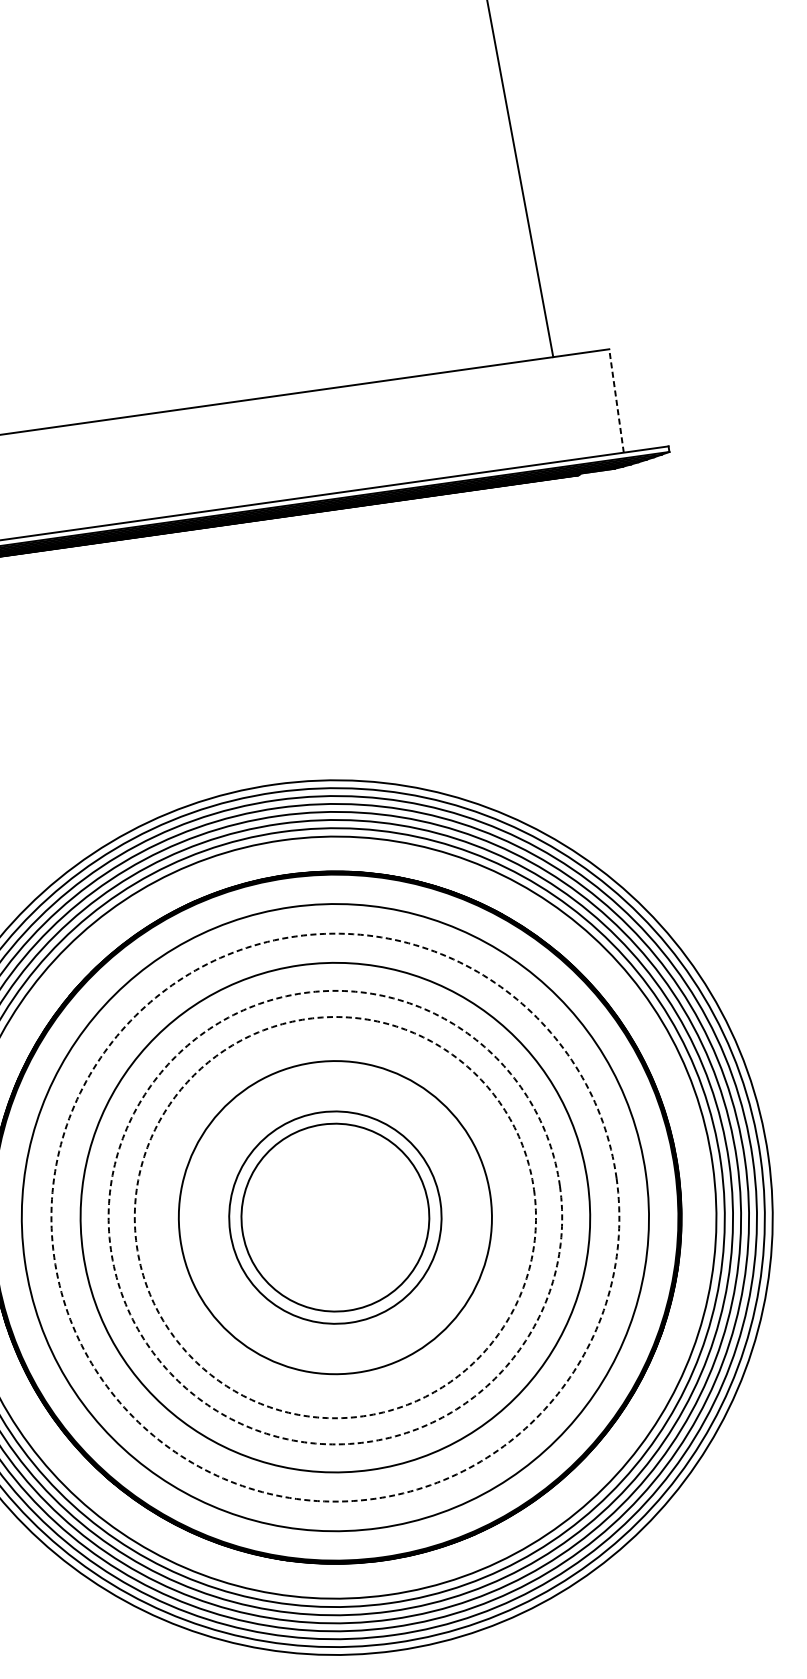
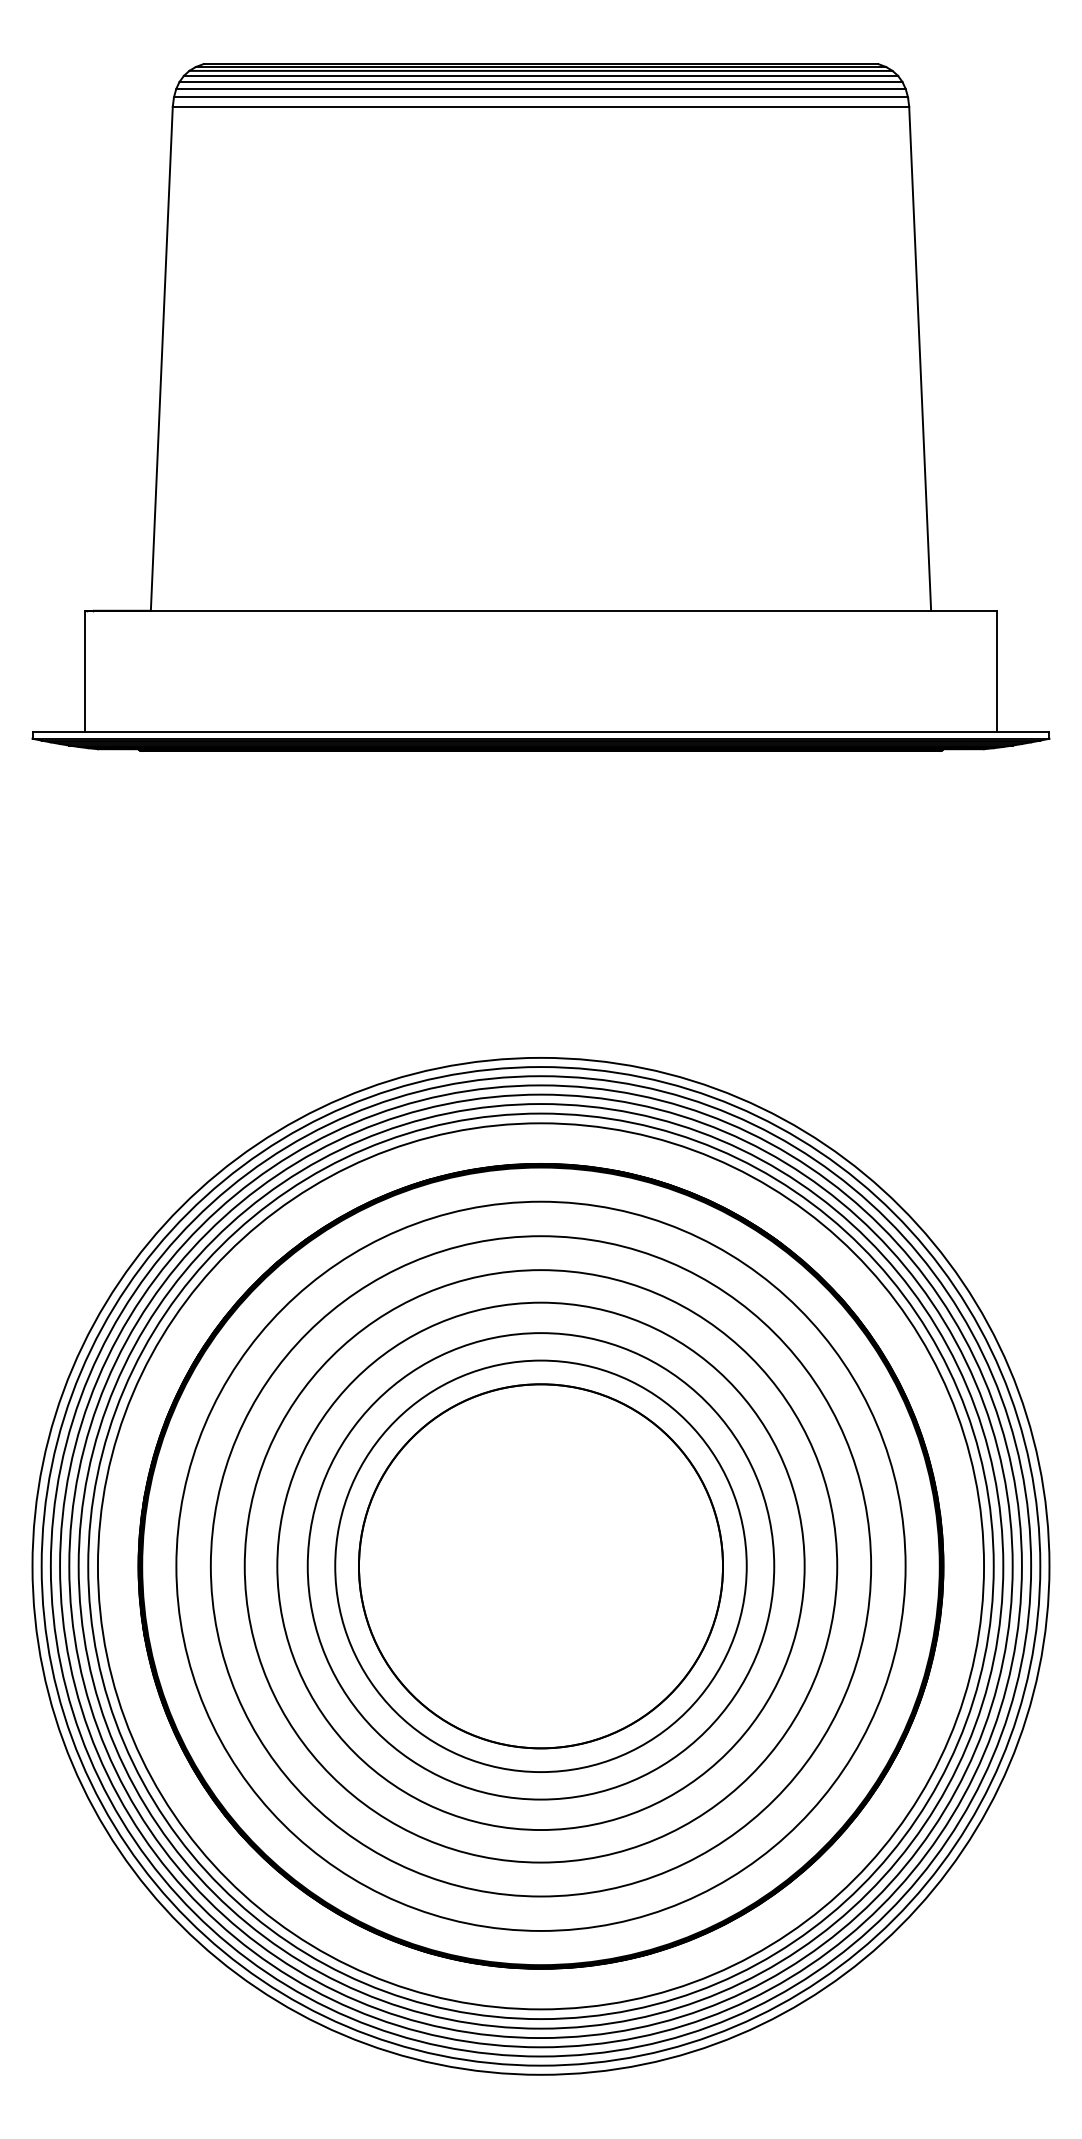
line: (616, 401) -> (996, 671), dashed -> solid
circle: (335, 1217) -> (540, 1566), dashed -> solid
circle: (335, 1217) -> (540, 1566), dashed -> solid
circle: (335, 1217) -> (540, 1566), dashed -> solid
circle: (335, 1217) -> (540, 1566), size x1.67
circle: (335, 1217) -> (541, 1566), size x1.67

